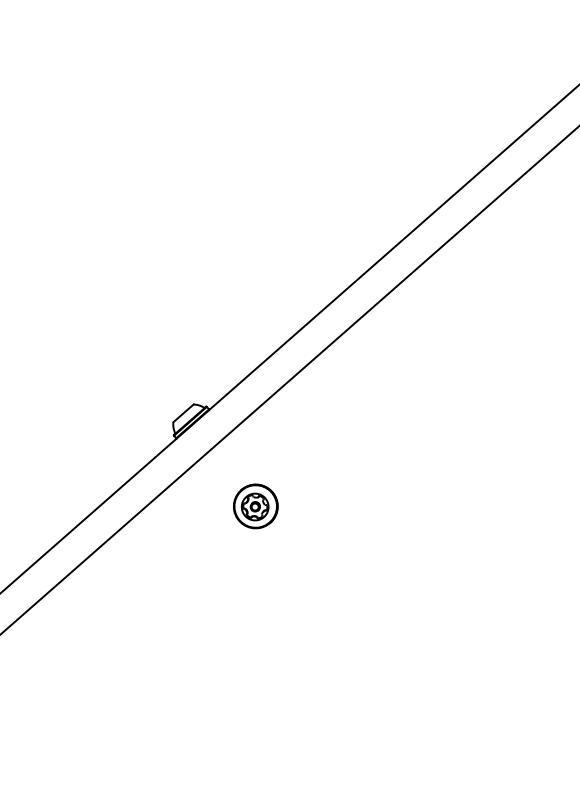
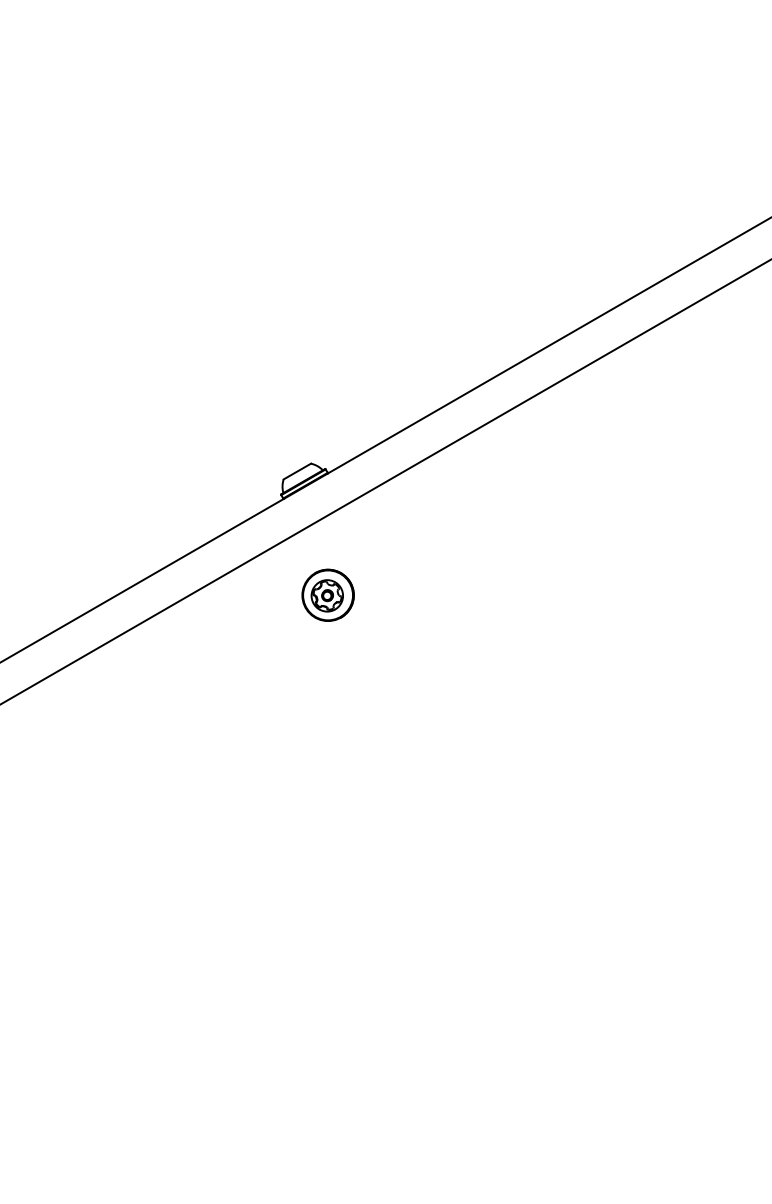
part: (255, 505) -> (327, 594), moved

